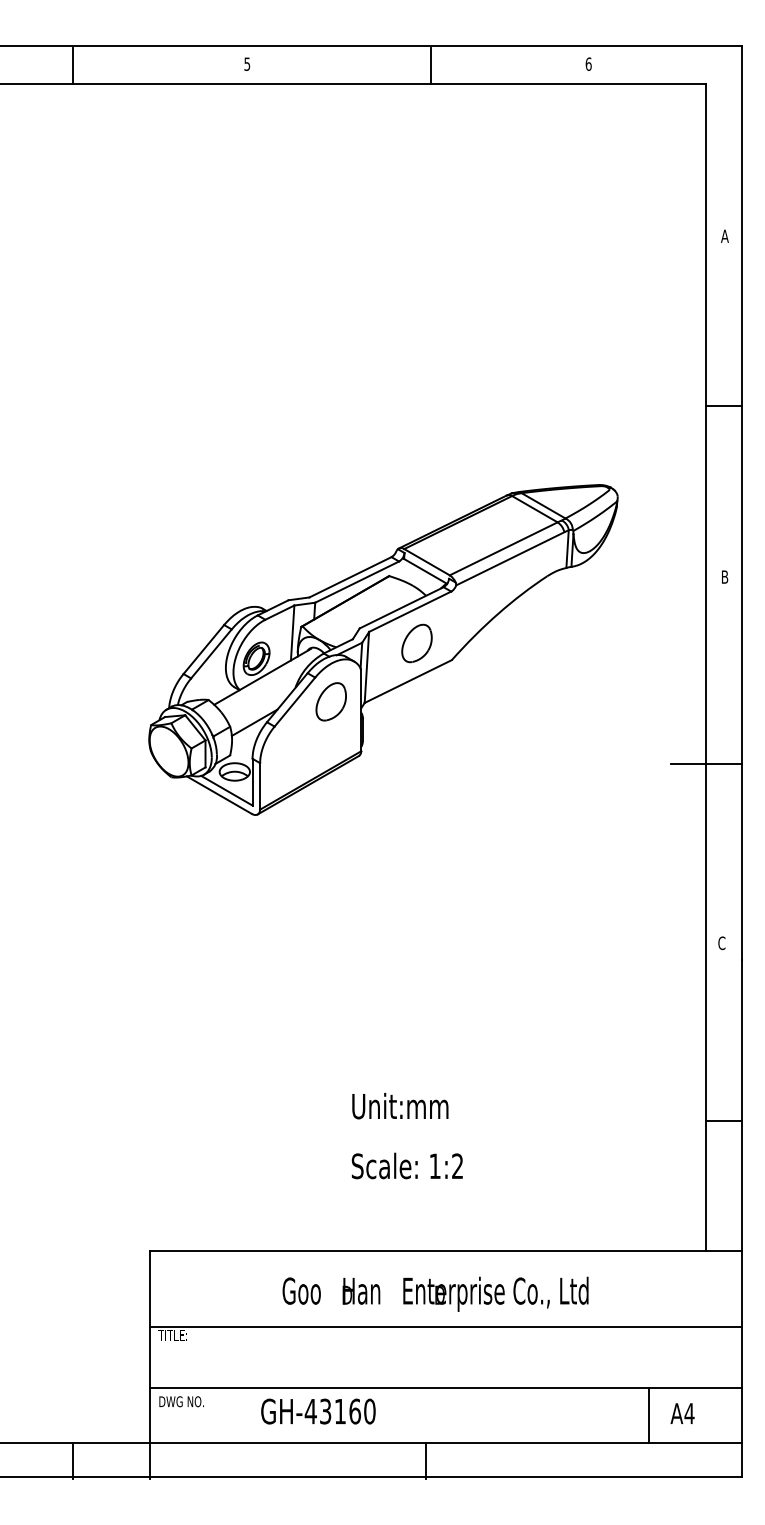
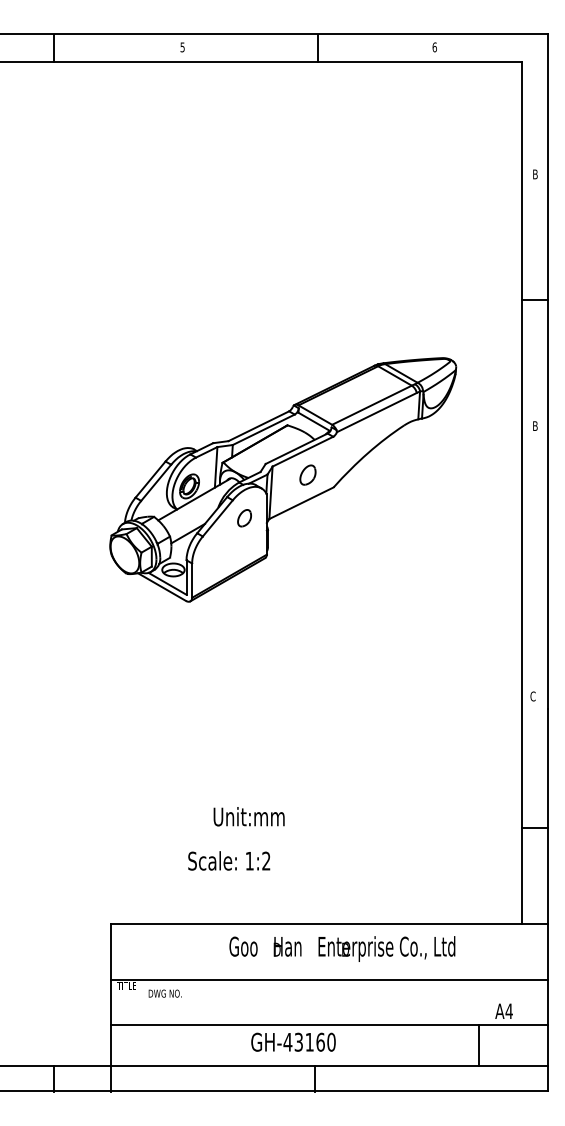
text: (724, 235) -> (535, 173), A -> B
part: (416, 643) -> (307, 475), size x0.7
part: (330, 701) -> (244, 517), size x0.6
line: (706, 763) -> (521, 563), removed
text: (400, 1106) -> (249, 817), moved
text: (406, 1165) -> (228, 860), moved
text: (435, 1293) -> (342, 948), moved
text: (181, 1401) -> (165, 993), moved
text: (318, 1411) -> (293, 1042), moved
text: (682, 1413) -> (504, 1011), moved

